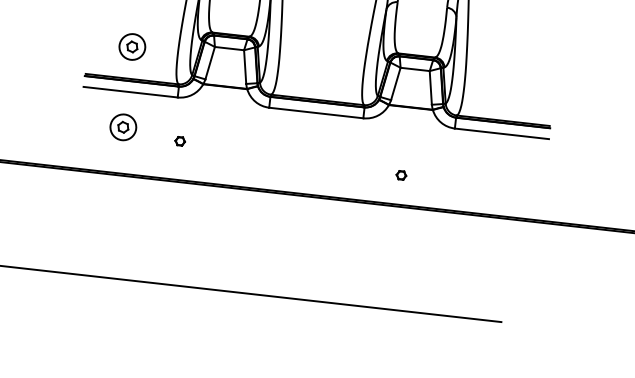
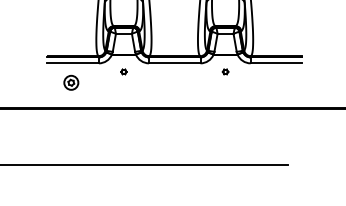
part: (132, 46) -> (71, 38), removed
part: (179, 140) -> (123, 71), moved
part: (401, 174) -> (225, 71), moved

